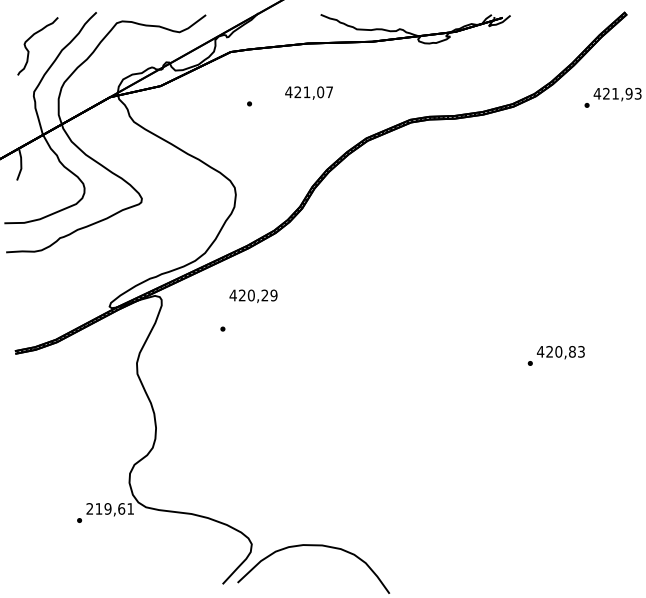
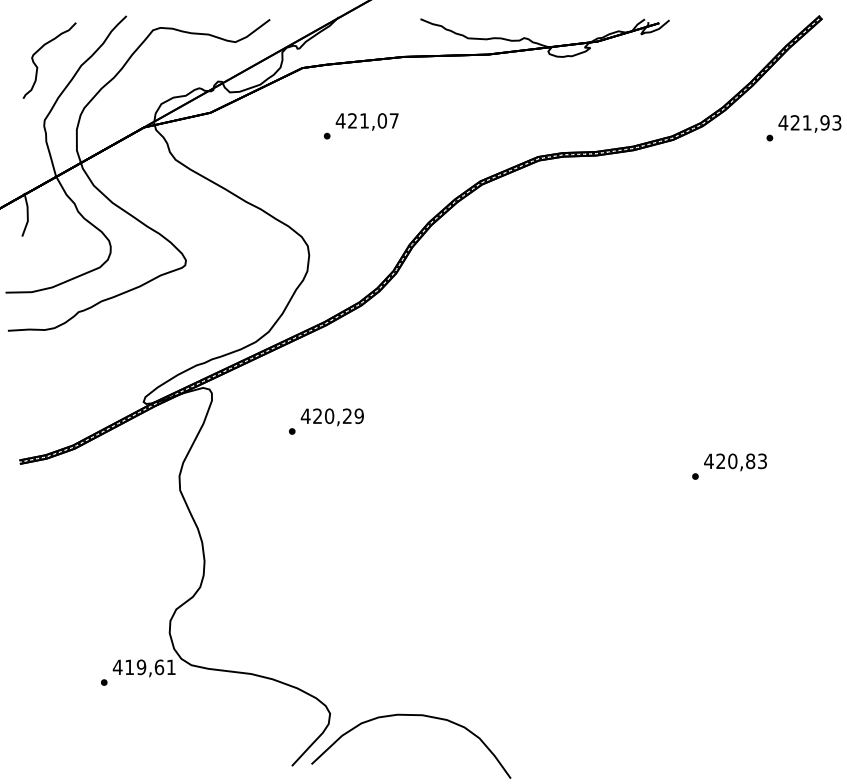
text: (308, 92) -> (366, 121), moved
text: (253, 296) -> (332, 417), moved
text: (89, 508) -> (117, 666), 219,61 -> 419,61

